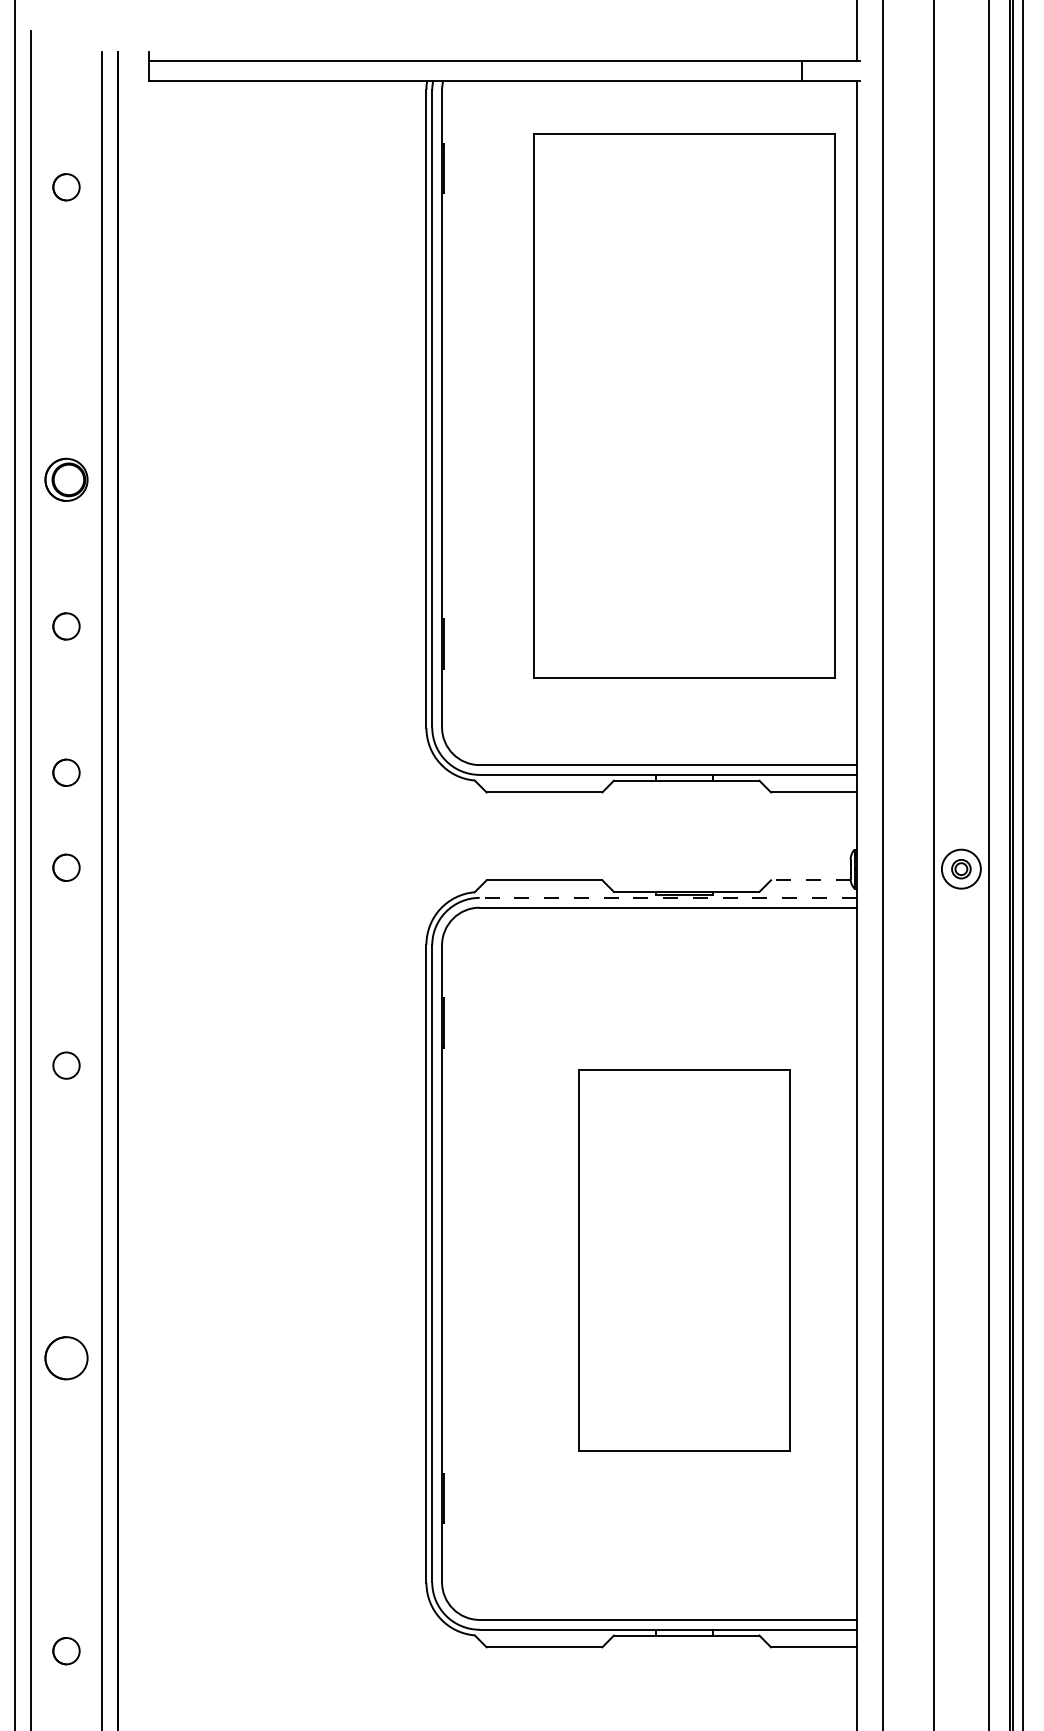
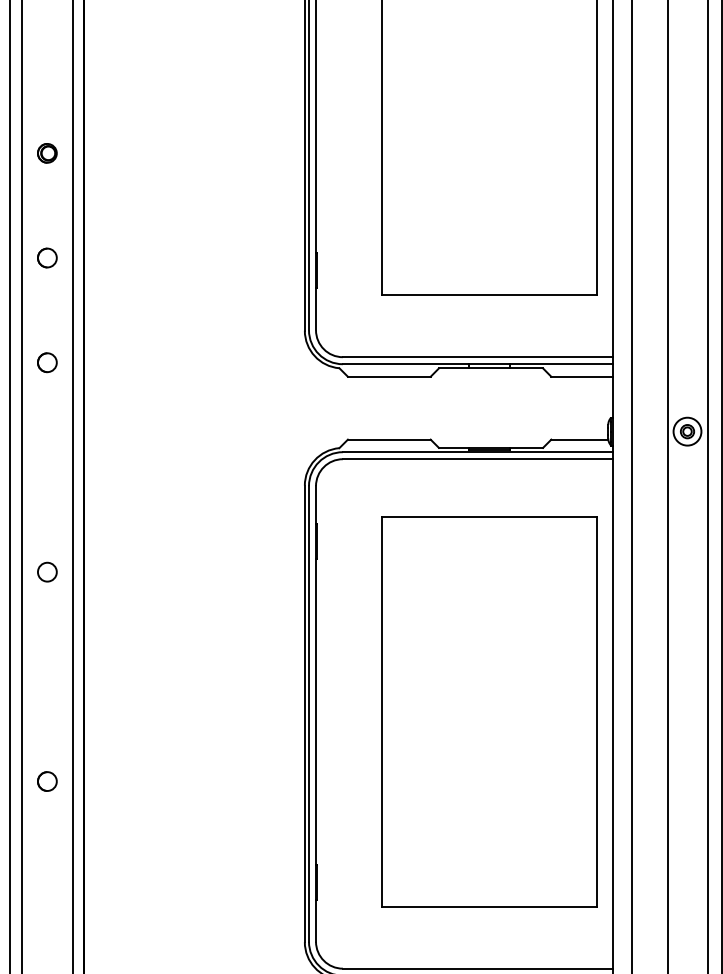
part: (66, 480) -> (47, 153), size x0.62
circle: (66, 867) -> (47, 430), removed
line: (810, 880) -> (579, 439), dashed -> solid
line: (667, 897) -> (477, 451), dashed -> solid
part: (684, 1260) -> (489, 711), size x1.43
circle: (66, 1358) -> (47, 781), size x0.62

